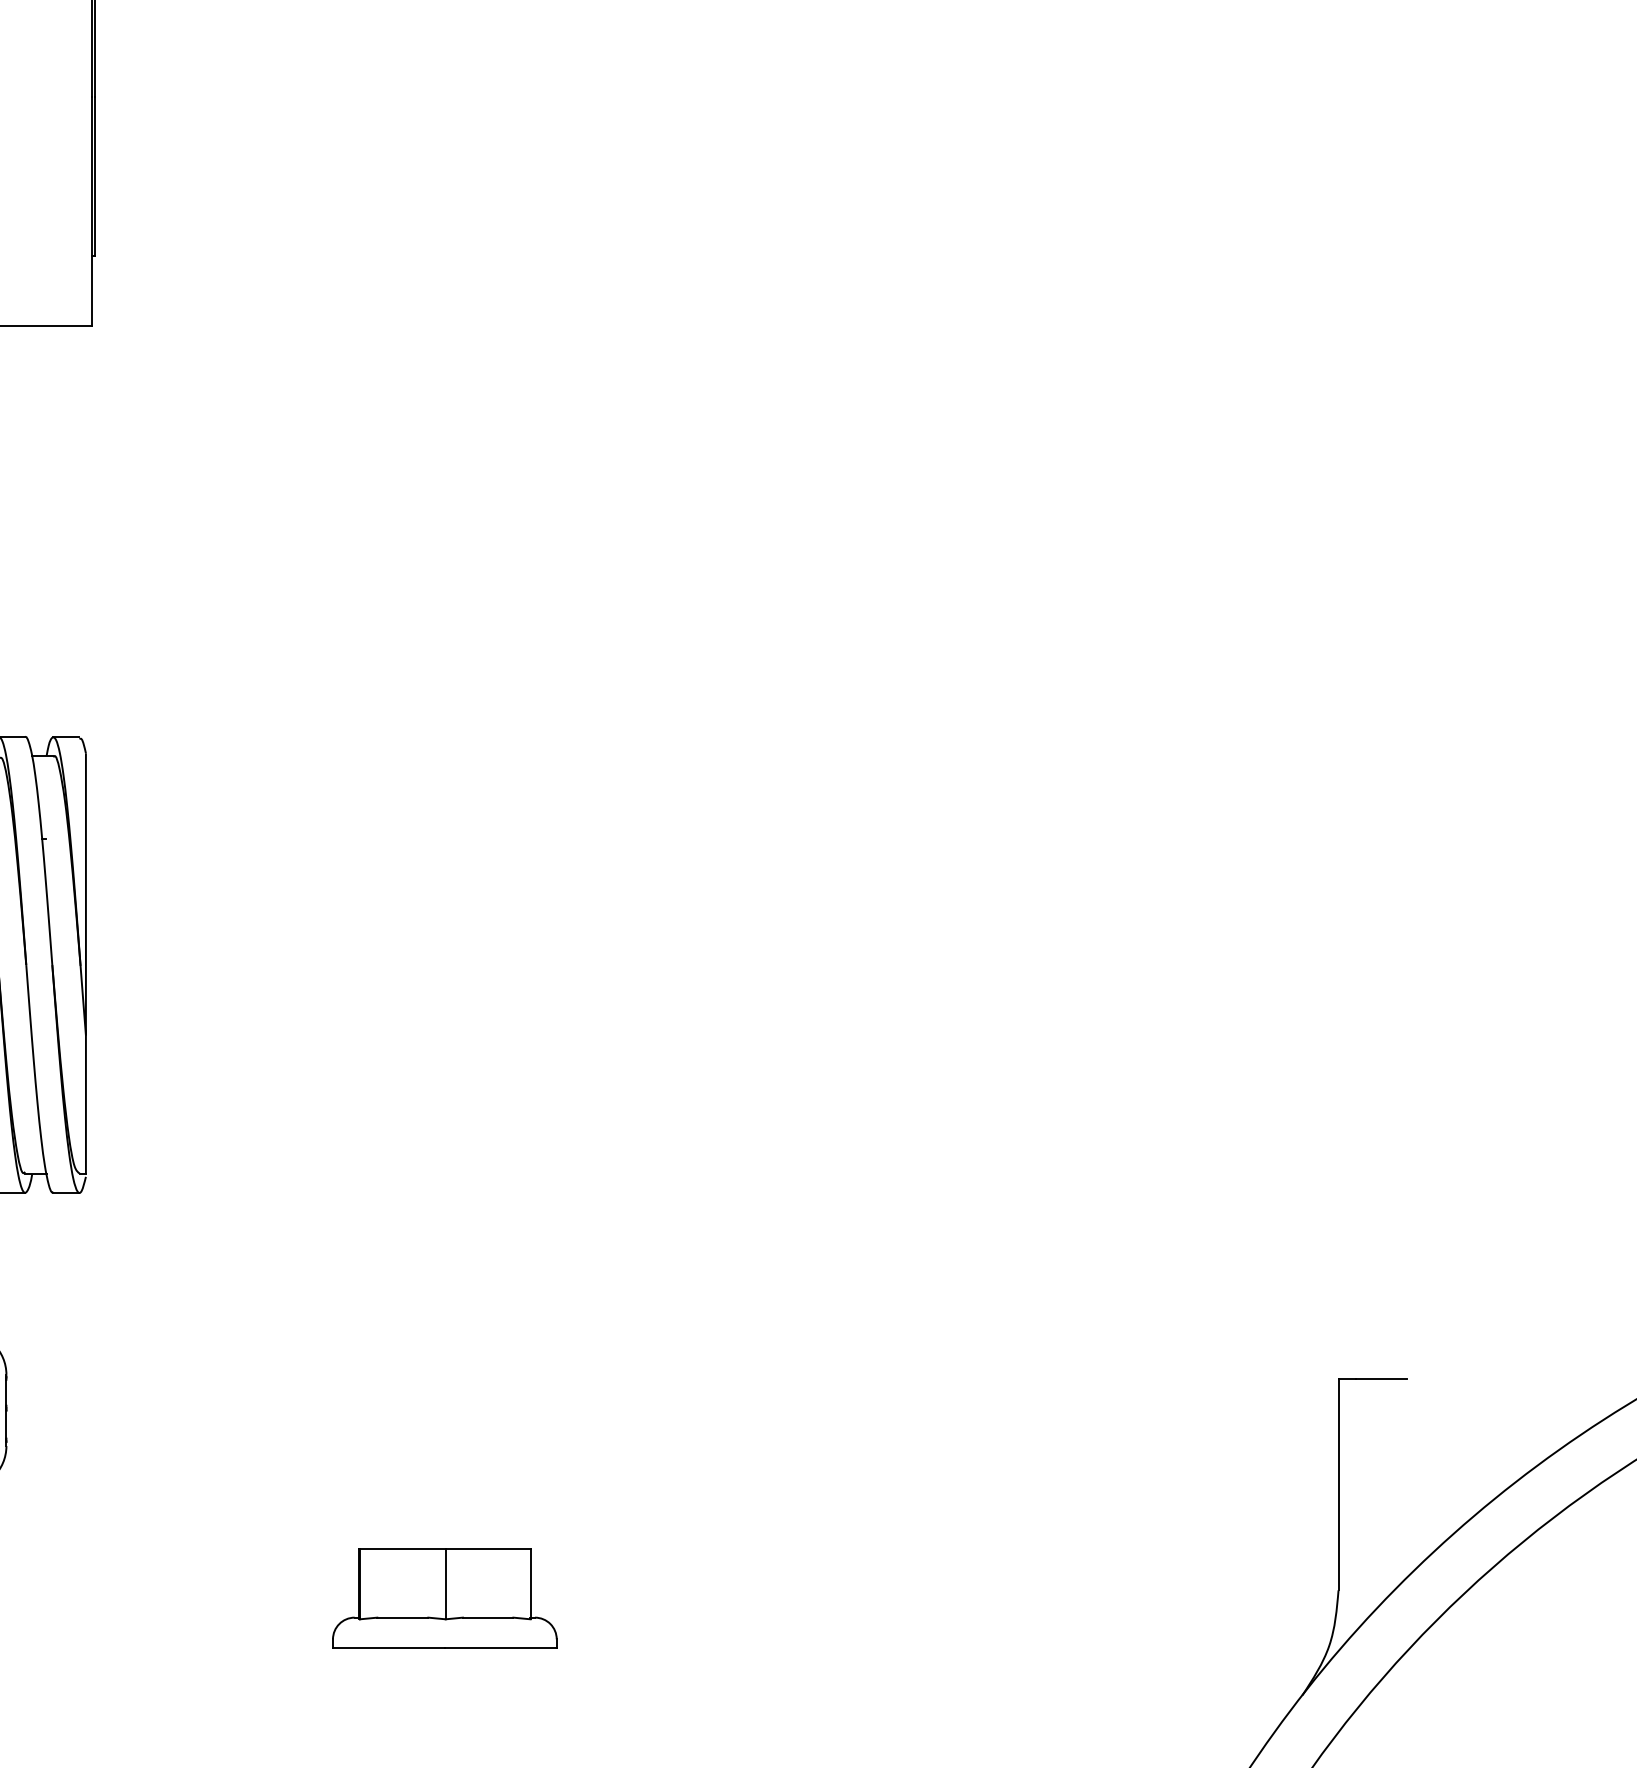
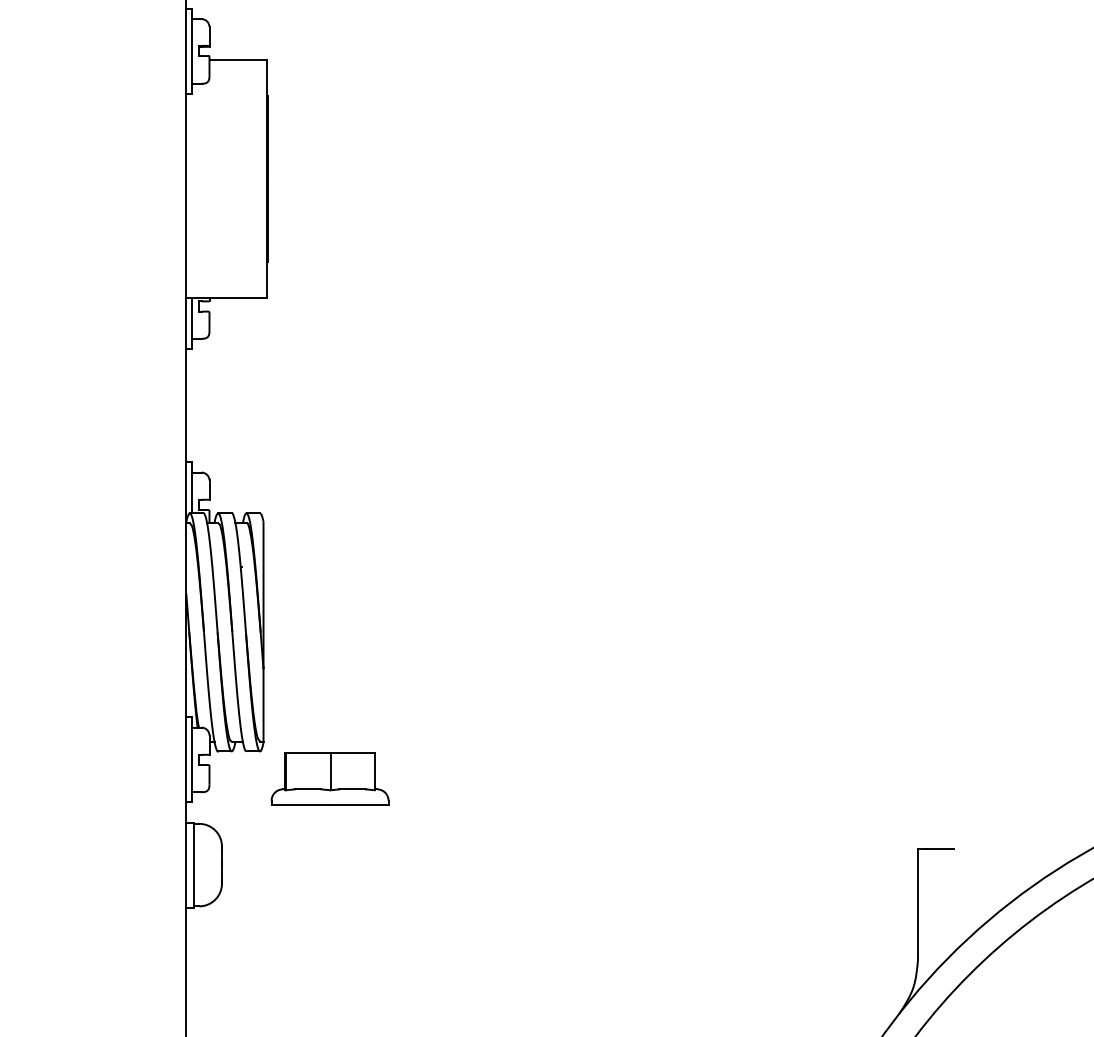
part: (443, 1596) -> (329, 778), moved

